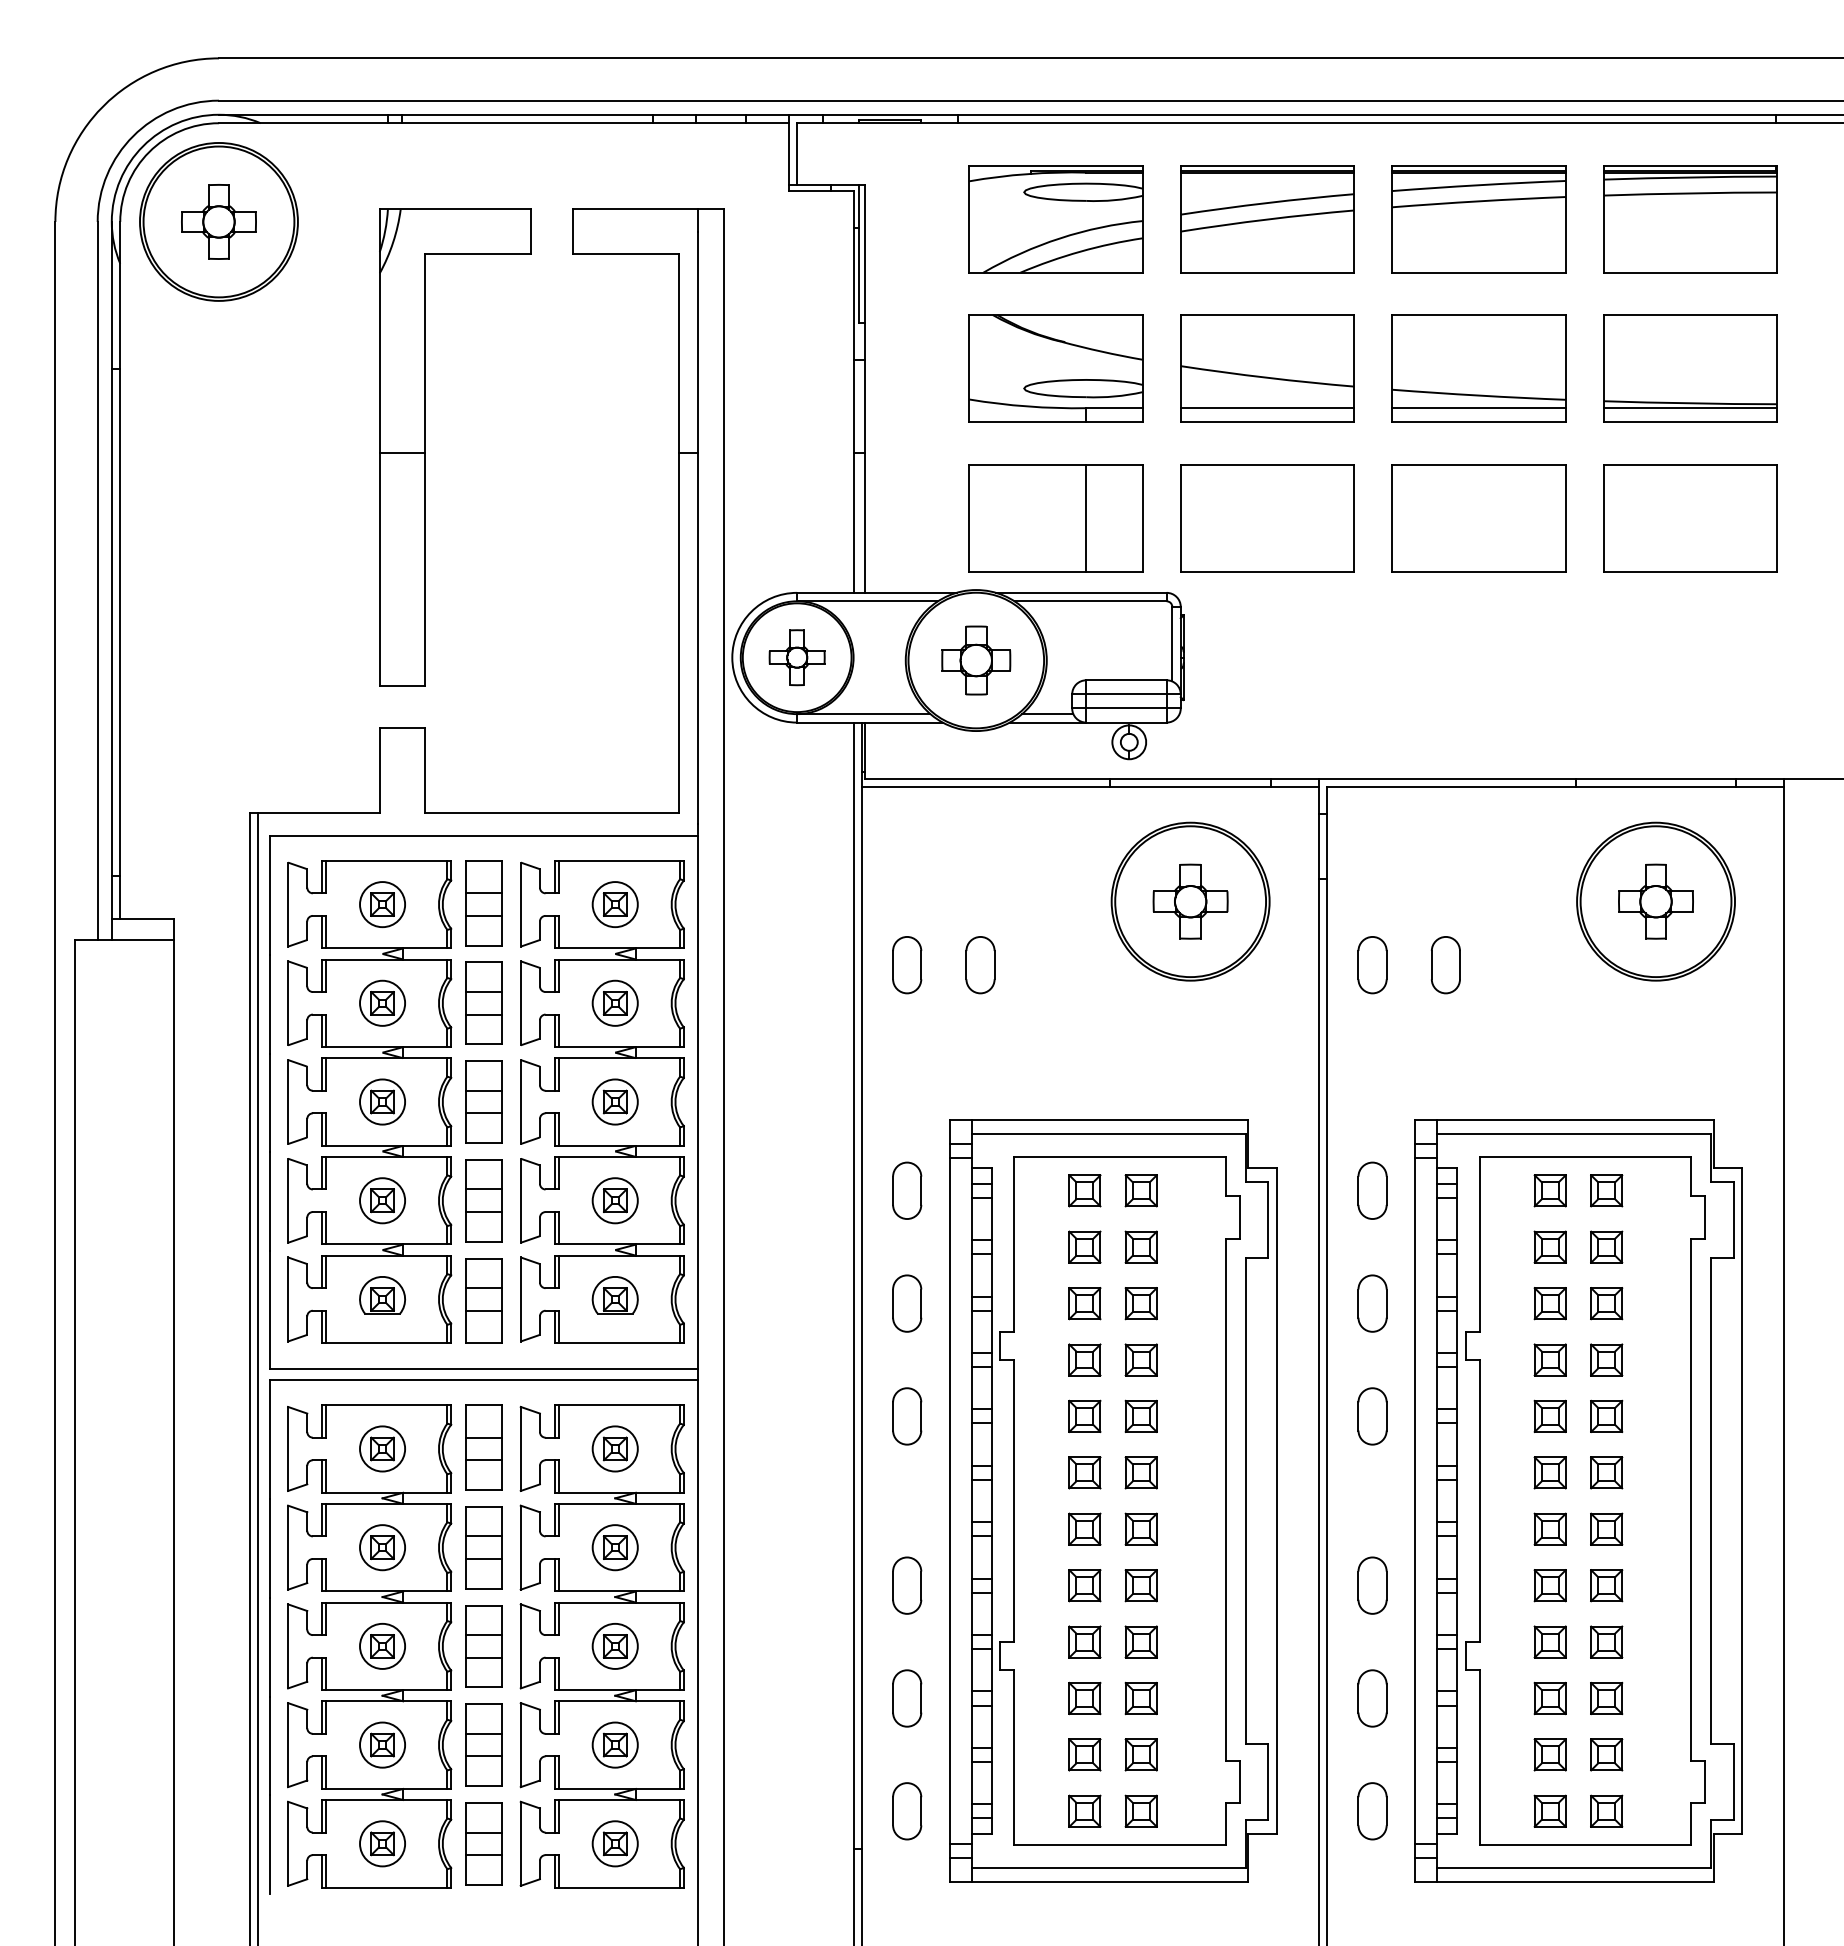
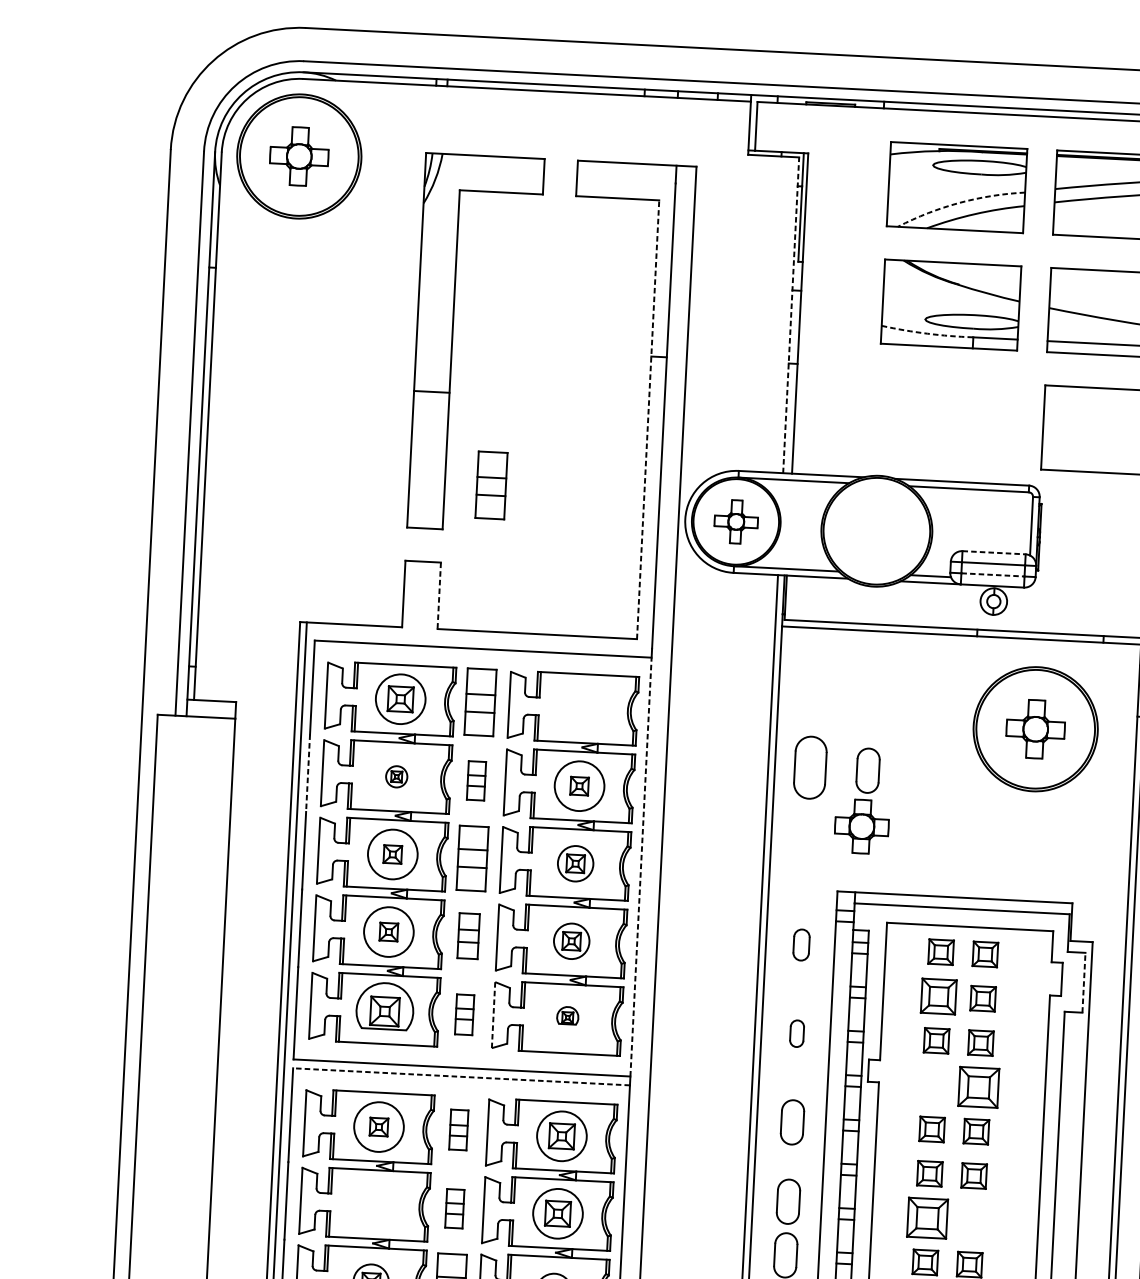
arc: (1060, 238) -> (959, 203), solid -> dashed
line: (853, 391) -> (791, 314), solid -> dashed
arc: (1027, 406) -> (927, 333), solid -> dashed
line: (401, 453) -> (431, 392), moved
part: (1055, 518) -> (944, 422), removed
line: (678, 533) -> (647, 419), solid -> dashed
part: (483, 627) -> (491, 485), added
part: (976, 660) -> (862, 826), moved
line: (1126, 680) -> (994, 552), solid -> dashed
line: (1126, 708) -> (992, 574), solid -> dashed
line: (424, 771) -> (438, 596), solid -> dashed
part: (382, 904) -> (400, 699), size x1.4
part: (614, 904) -> (582, 708), removed
part: (907, 965) -> (810, 768), size x1.4
part: (382, 1002) -> (396, 776), size x0.6
part: (483, 1002) -> (476, 780), size x0.6
circle: (614, 1002) -> (579, 785), size x1.4
line: (269, 1004) -> (307, 773), solid -> dashed
circle: (382, 1101) -> (392, 854), size x1.4
line: (698, 1102) -> (641, 867), solid -> dashed
part: (907, 1190) -> (801, 944), size x0.7
circle: (382, 1200) -> (388, 931), size x1.4
part: (483, 1200) -> (468, 935), size x0.7
line: (1268, 1219) -> (1084, 982), solid -> dashed
part: (1084, 1246) -> (938, 995), size x1.4
part: (382, 1295) -> (385, 1006), size x1.6
part: (614, 1295) -> (567, 1015), size x0.6
line: (520, 1298) -> (493, 1014), solid -> dashed
part: (483, 1300) -> (464, 1014), size x0.6
part: (907, 1303) -> (797, 1033), size x0.6
part: (1084, 1359) -> (934, 1084), removed
part: (1140, 1359) -> (978, 1086), size x1.6
line: (483, 1379) -> (461, 1076), solid -> dashed
part: (483, 1447) -> (458, 1129), size x0.6
circle: (382, 1448) -> (378, 1126), size x1.4
part: (614, 1448) -> (561, 1135), size x1.4
part: (907, 1517) -> (788, 1201), added
part: (1084, 1528) -> (927, 1217), size x1.6
part: (1140, 1528) -> (971, 1219), removed
part: (382, 1547) -> (375, 1204), removed
part: (483, 1547) -> (454, 1208), size x0.6
part: (614, 1547) -> (557, 1213), size x1.4

